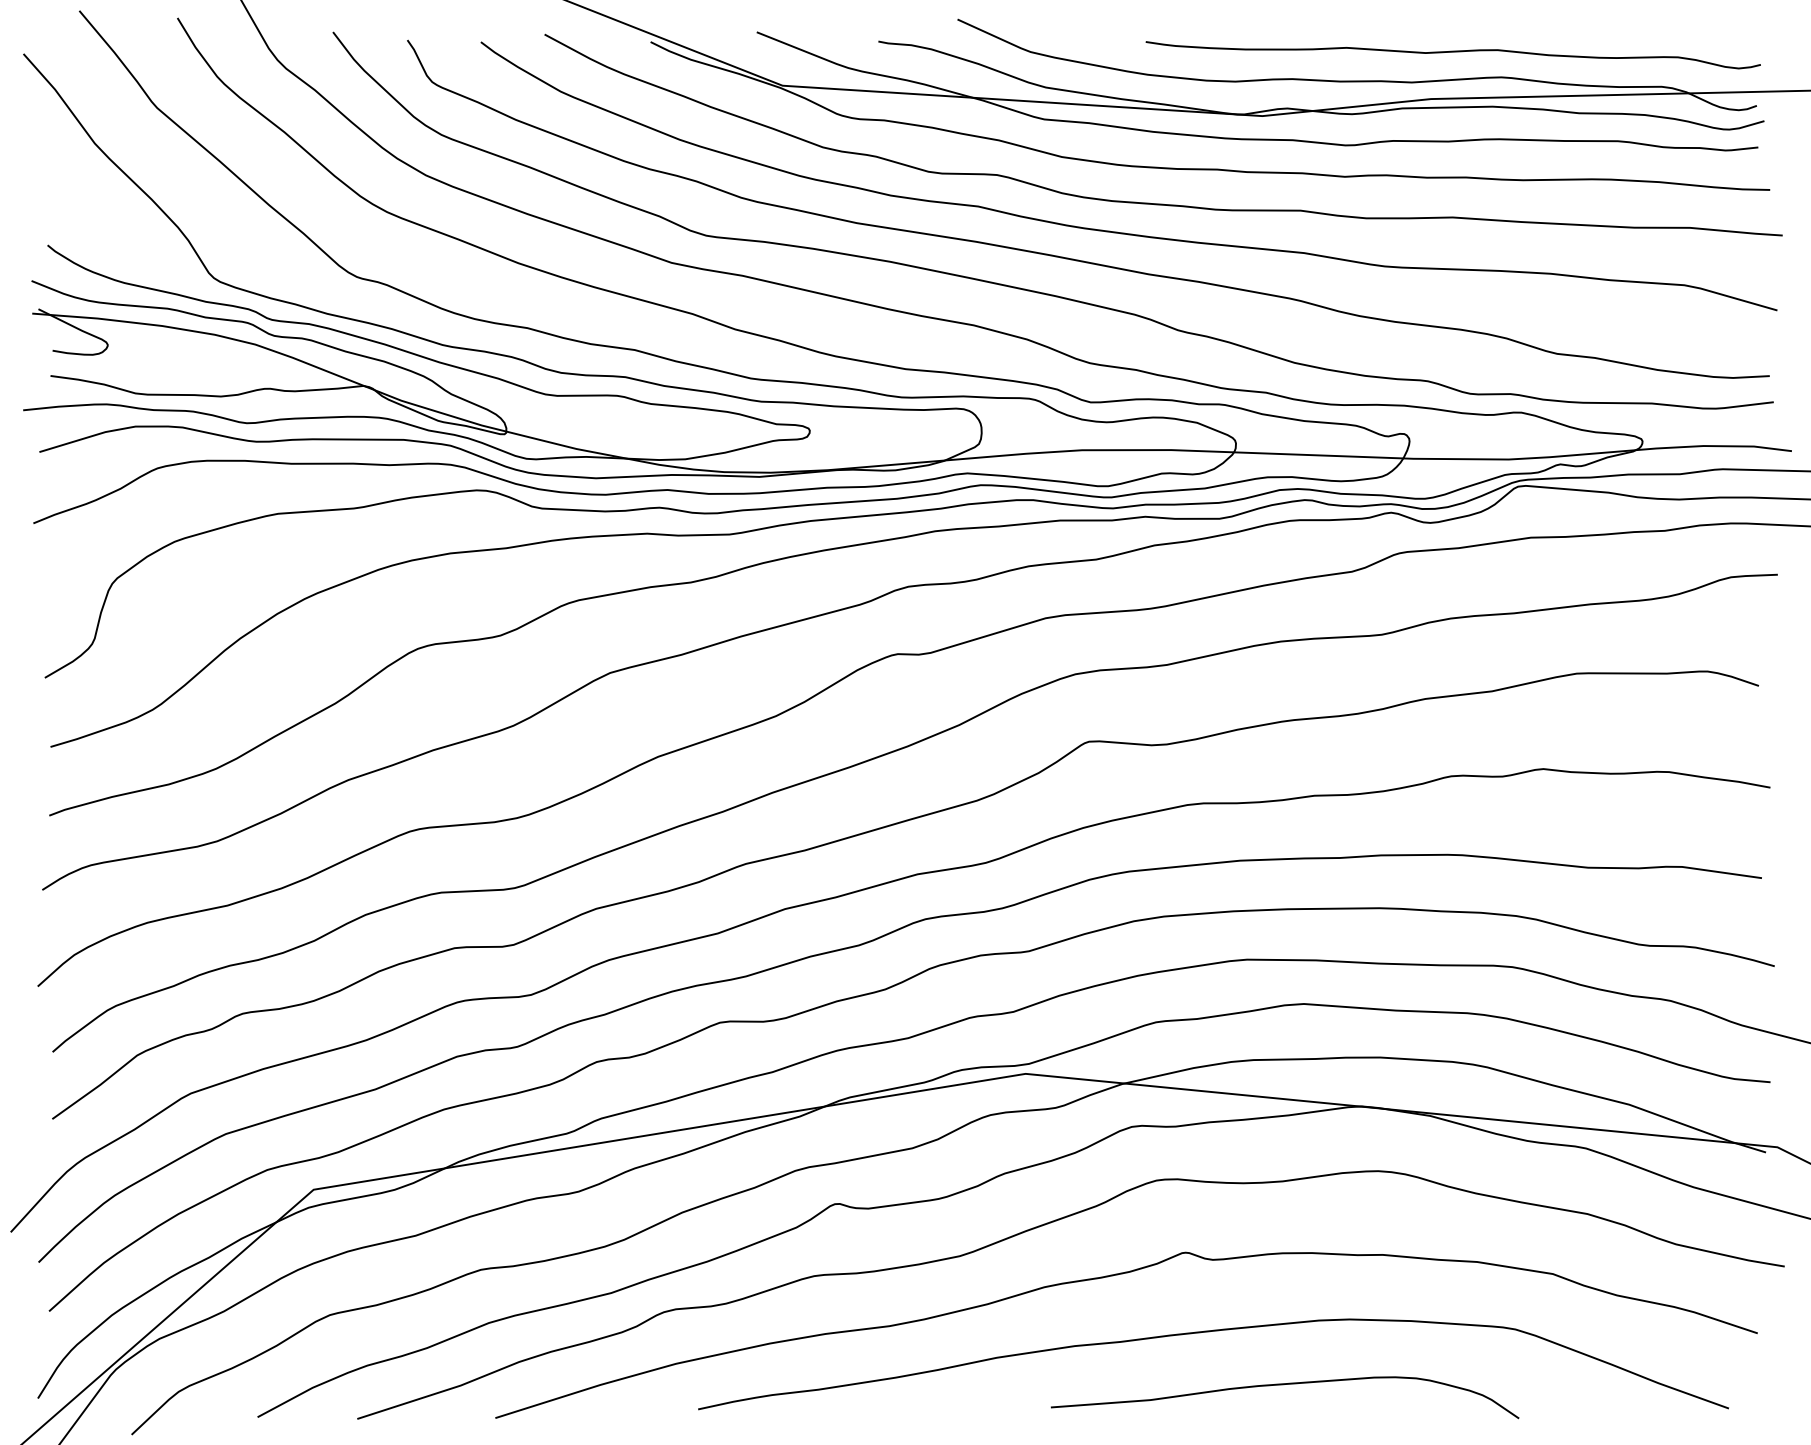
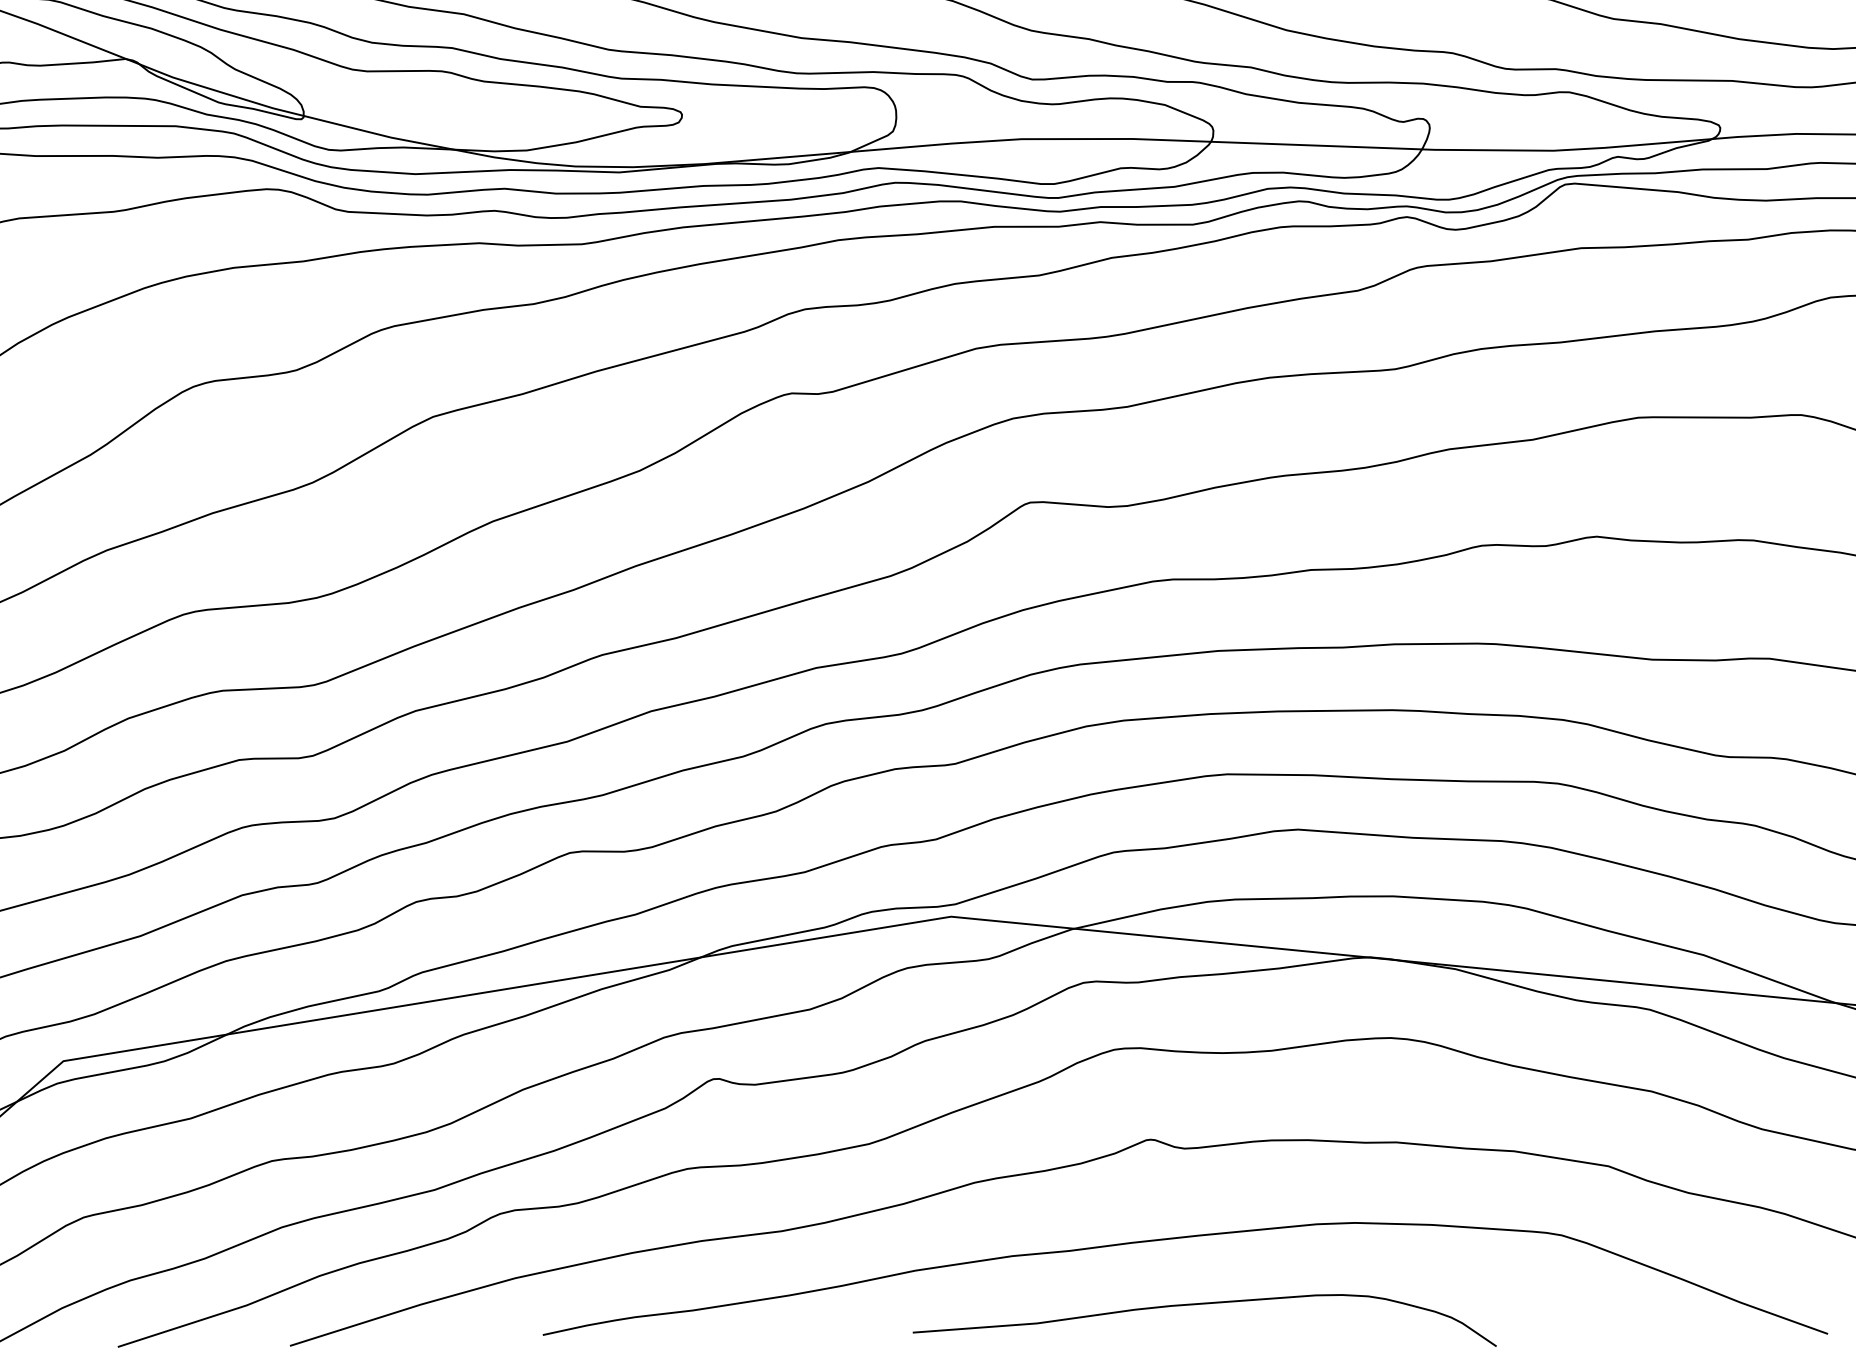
curve: (1283, 1385) -> (1202, 1305), moved

